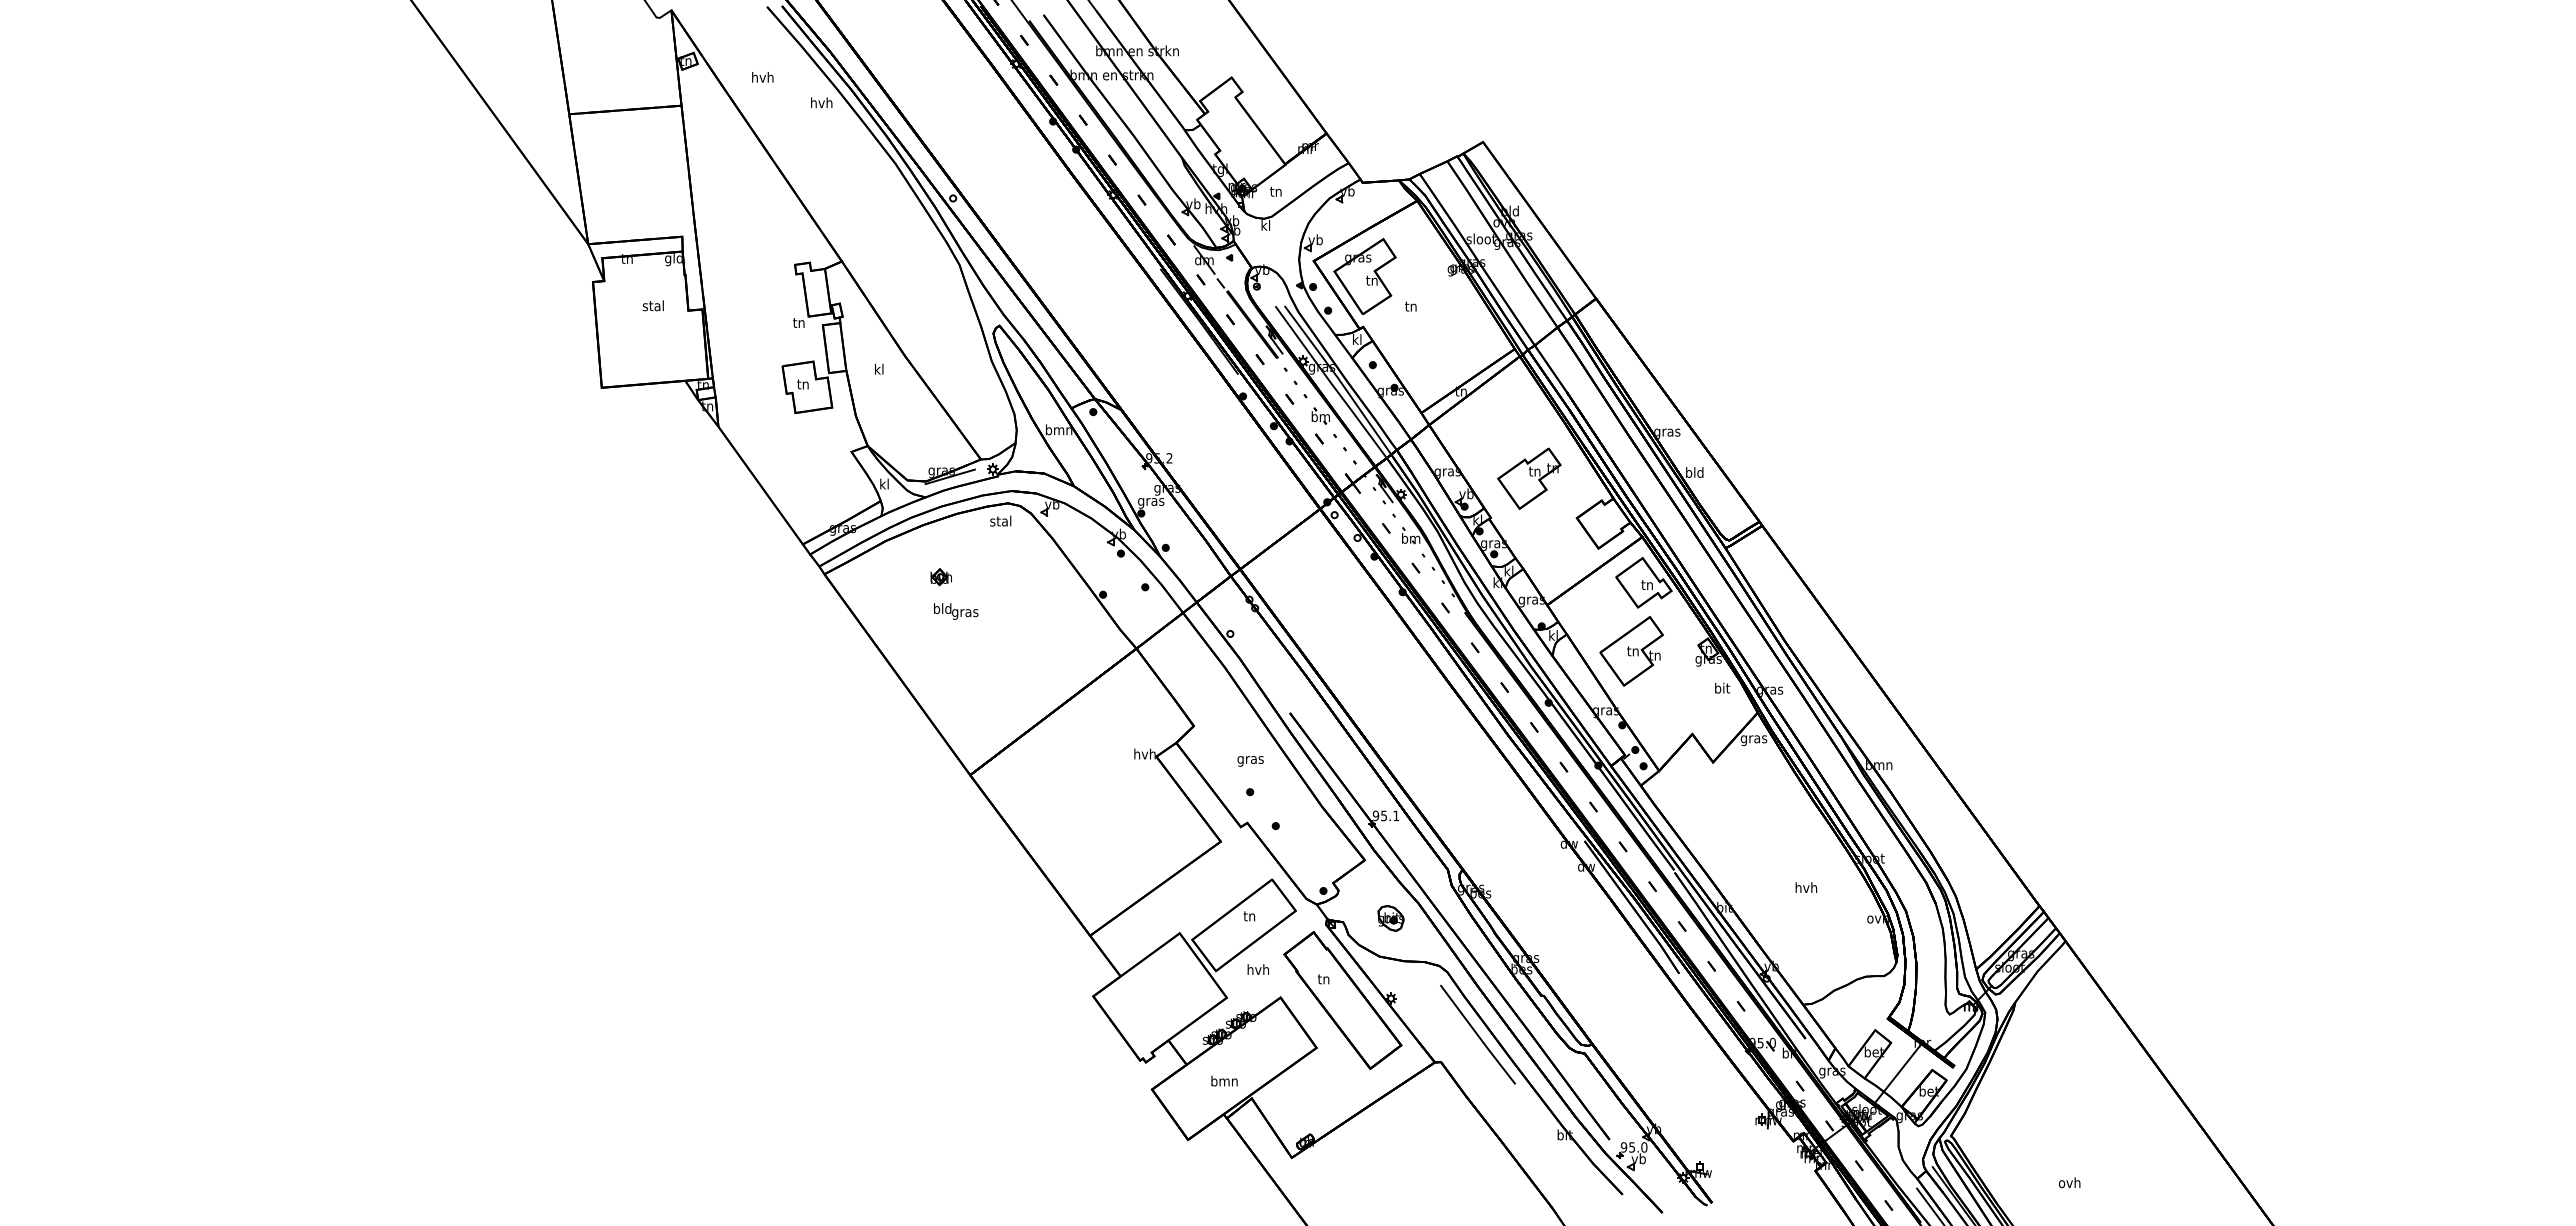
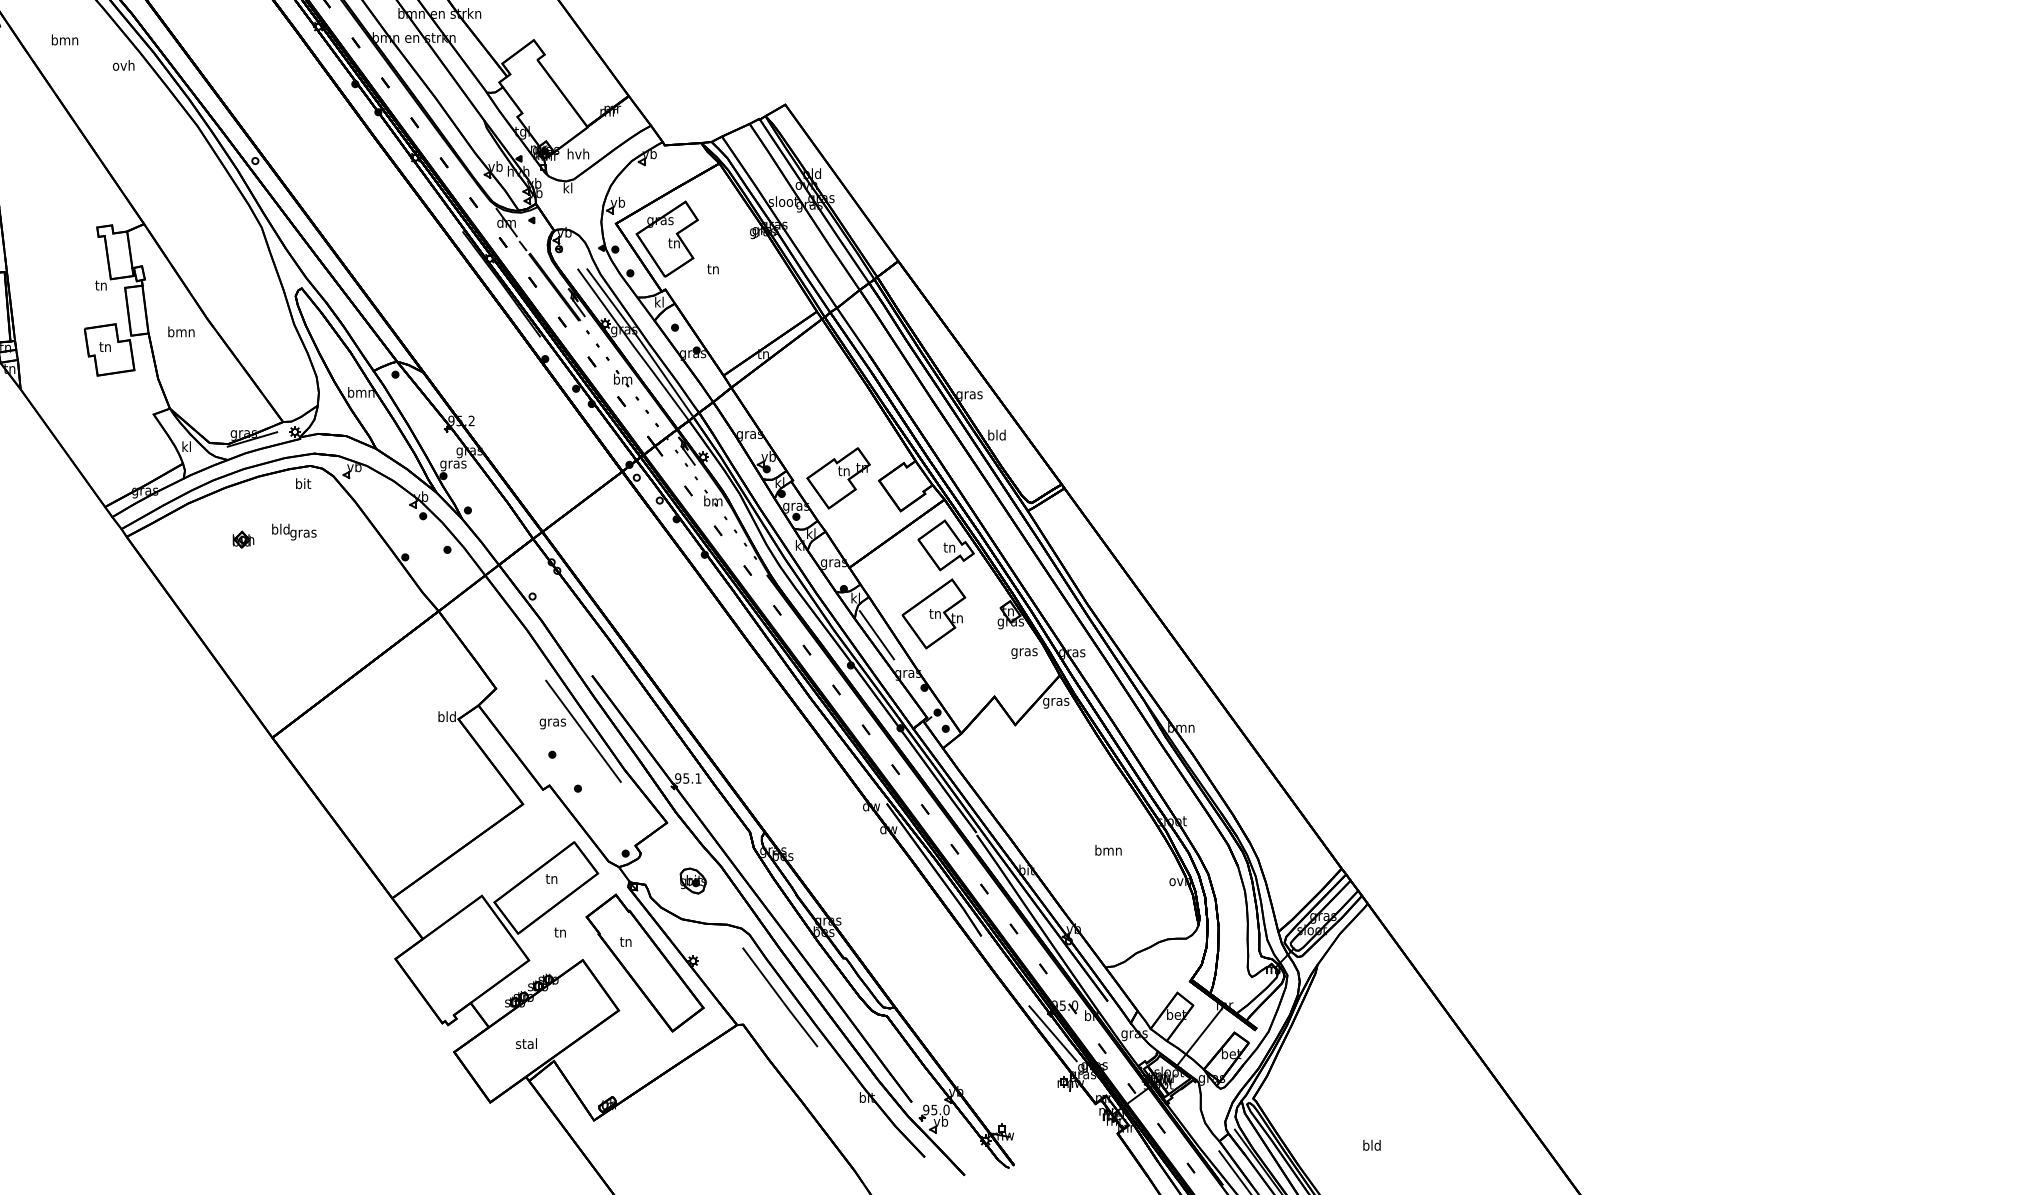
text: (762, 77) -> (64, 40), hvh -> bmn
text: (821, 102) -> (123, 65), hvh -> ovh
text: (1275, 191) -> (577, 154), tn -> hvh
text: (879, 368) -> (181, 331), kl -> bmn
part: (1529, 478) -> (838, 478), moved
text: (1000, 520) -> (302, 483), stal -> bit
text: (956, 611) -> (294, 532), moved
line: (1574, 672) -> (876, 635), added
text: (1722, 689) -> (1024, 652), bit -> gras
text: (1144, 753) -> (446, 716), hvh -> bld
line: (1280, 768) -> (582, 731), added
text: (1806, 887) -> (1108, 850), hvh -> bmn
text: (1258, 969) -> (560, 932), hvh -> tn
line: (1750, 1070) -> (1052, 1033), added
text: (1224, 1080) -> (526, 1043), bmn -> stal
text: (2069, 1182) -> (1371, 1145), ovh -> bld

